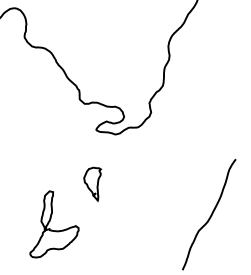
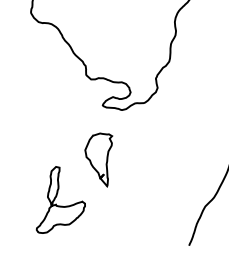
part: (92, 183) -> (98, 159), size x1.6

